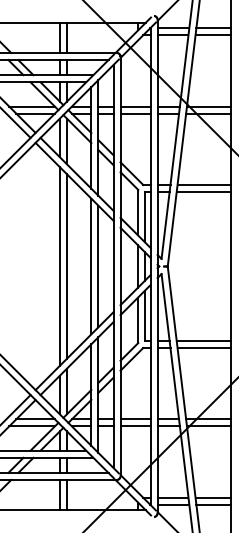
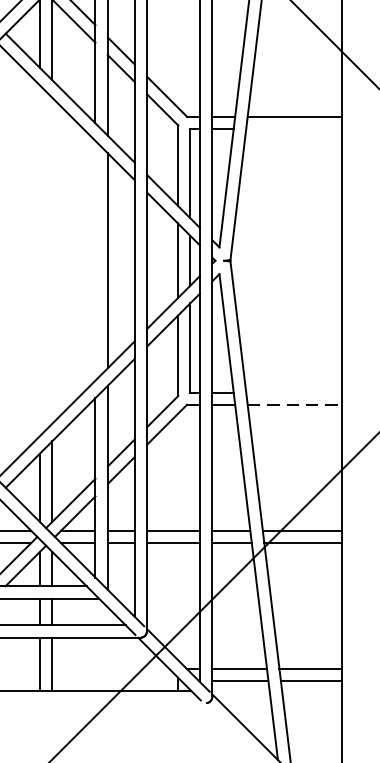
line: (203, 191) -> (293, 128), removed
line: (59, 266) -> (39, 260), removed
line: (66, 266) -> (51, 260), removed
line: (91, 266) -> (95, 260), removed
line: (203, 341) -> (293, 393), removed
line: (204, 348) -> (295, 405), solid -> dashed

